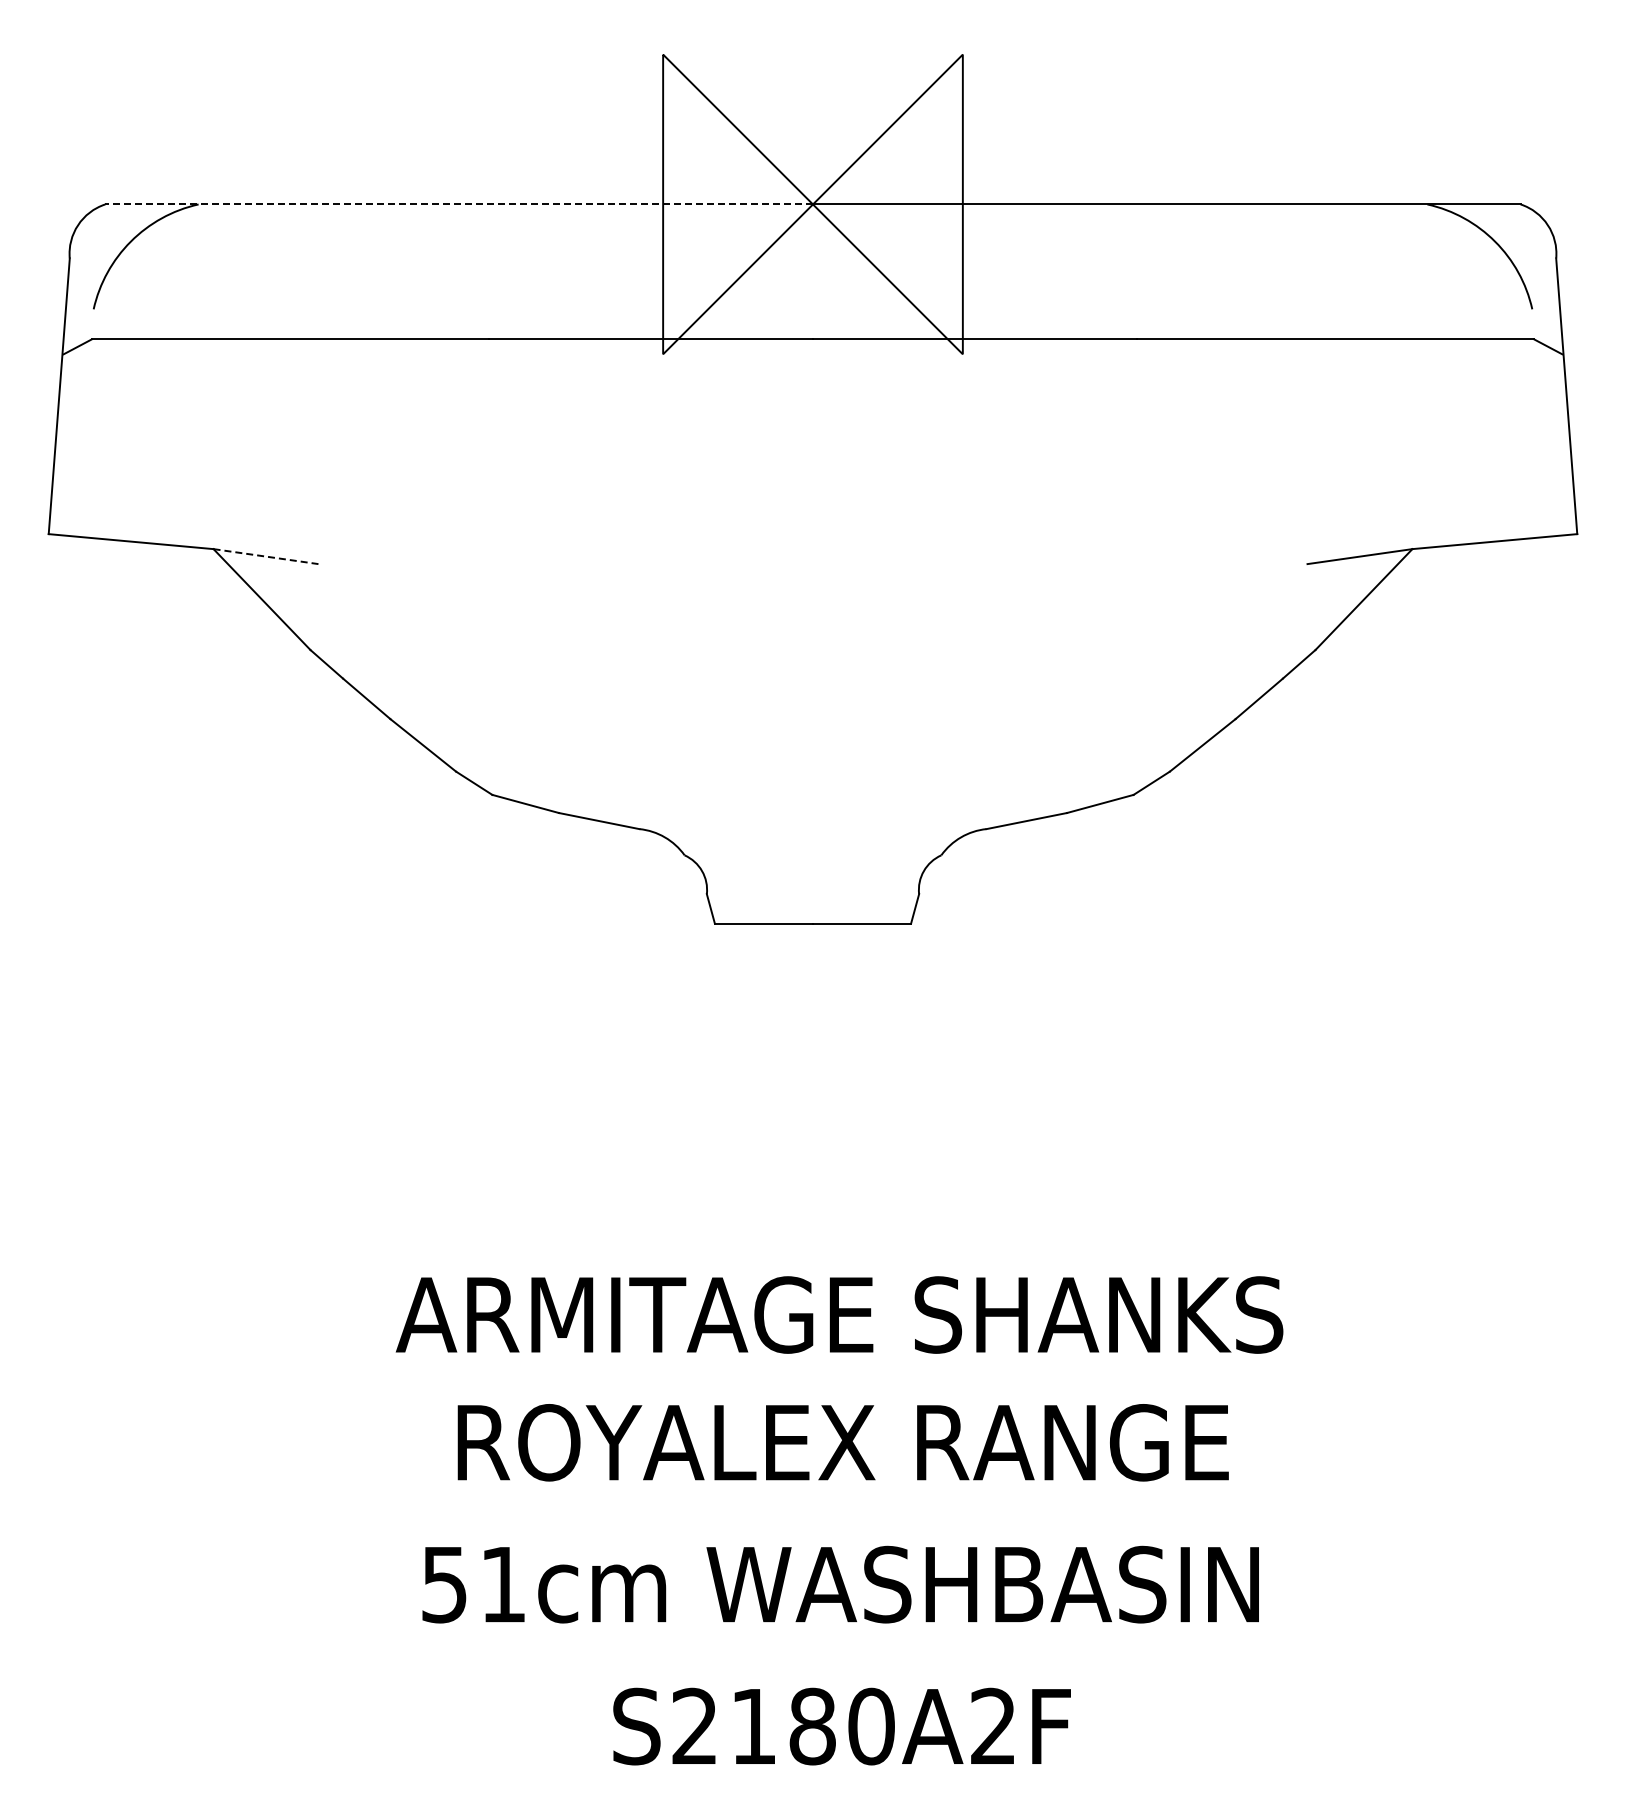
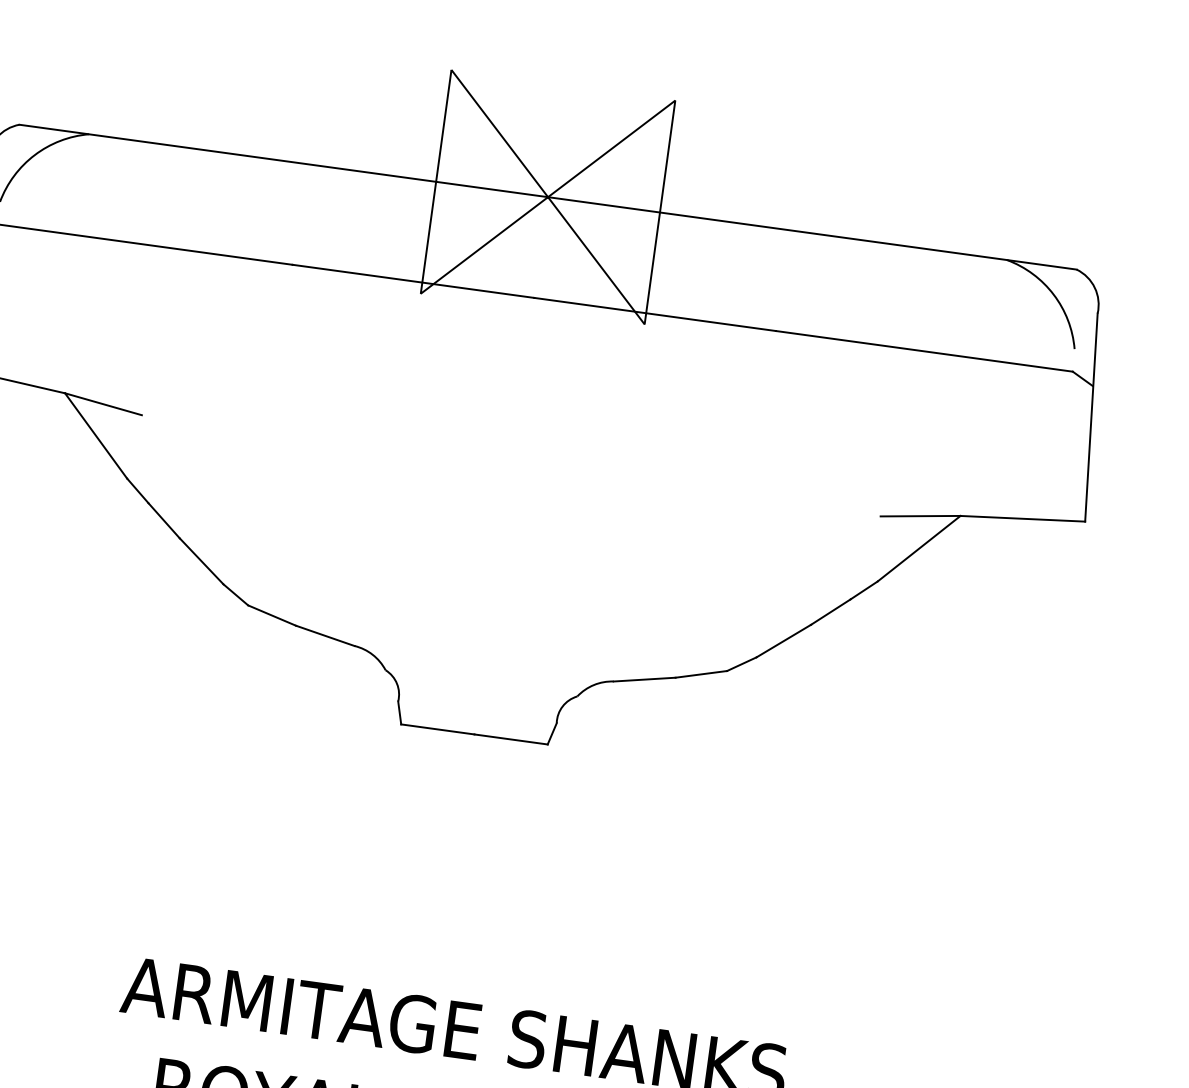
line: (459, 204) -> (284, 161), dashed -> solid
line: (266, 556) -> (103, 404), dashed -> solid

